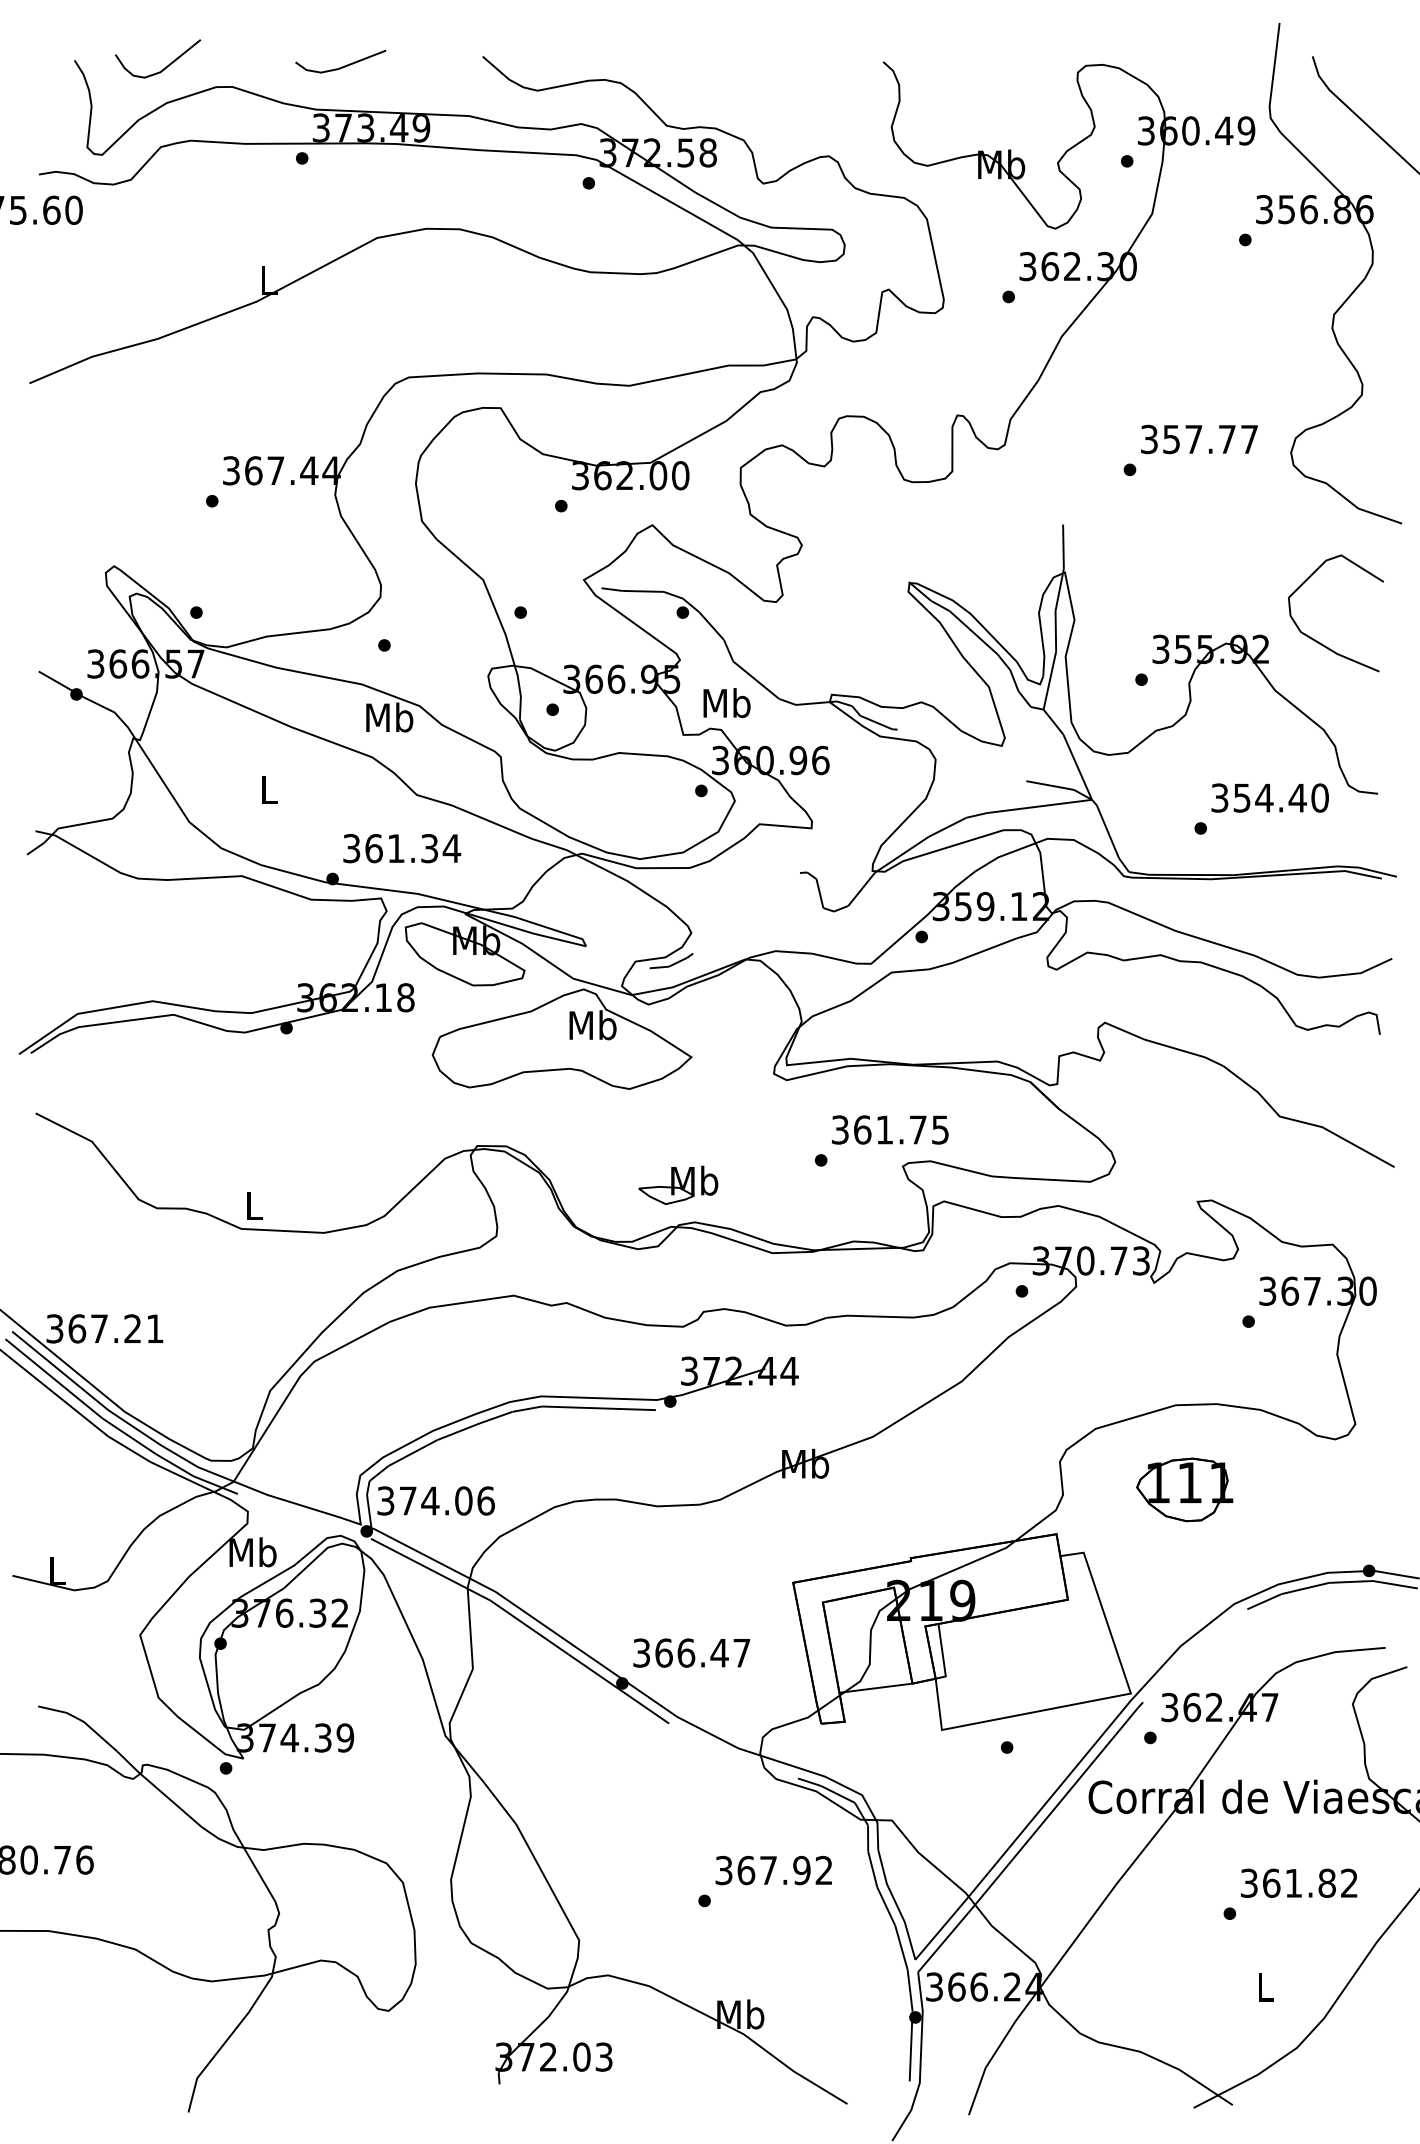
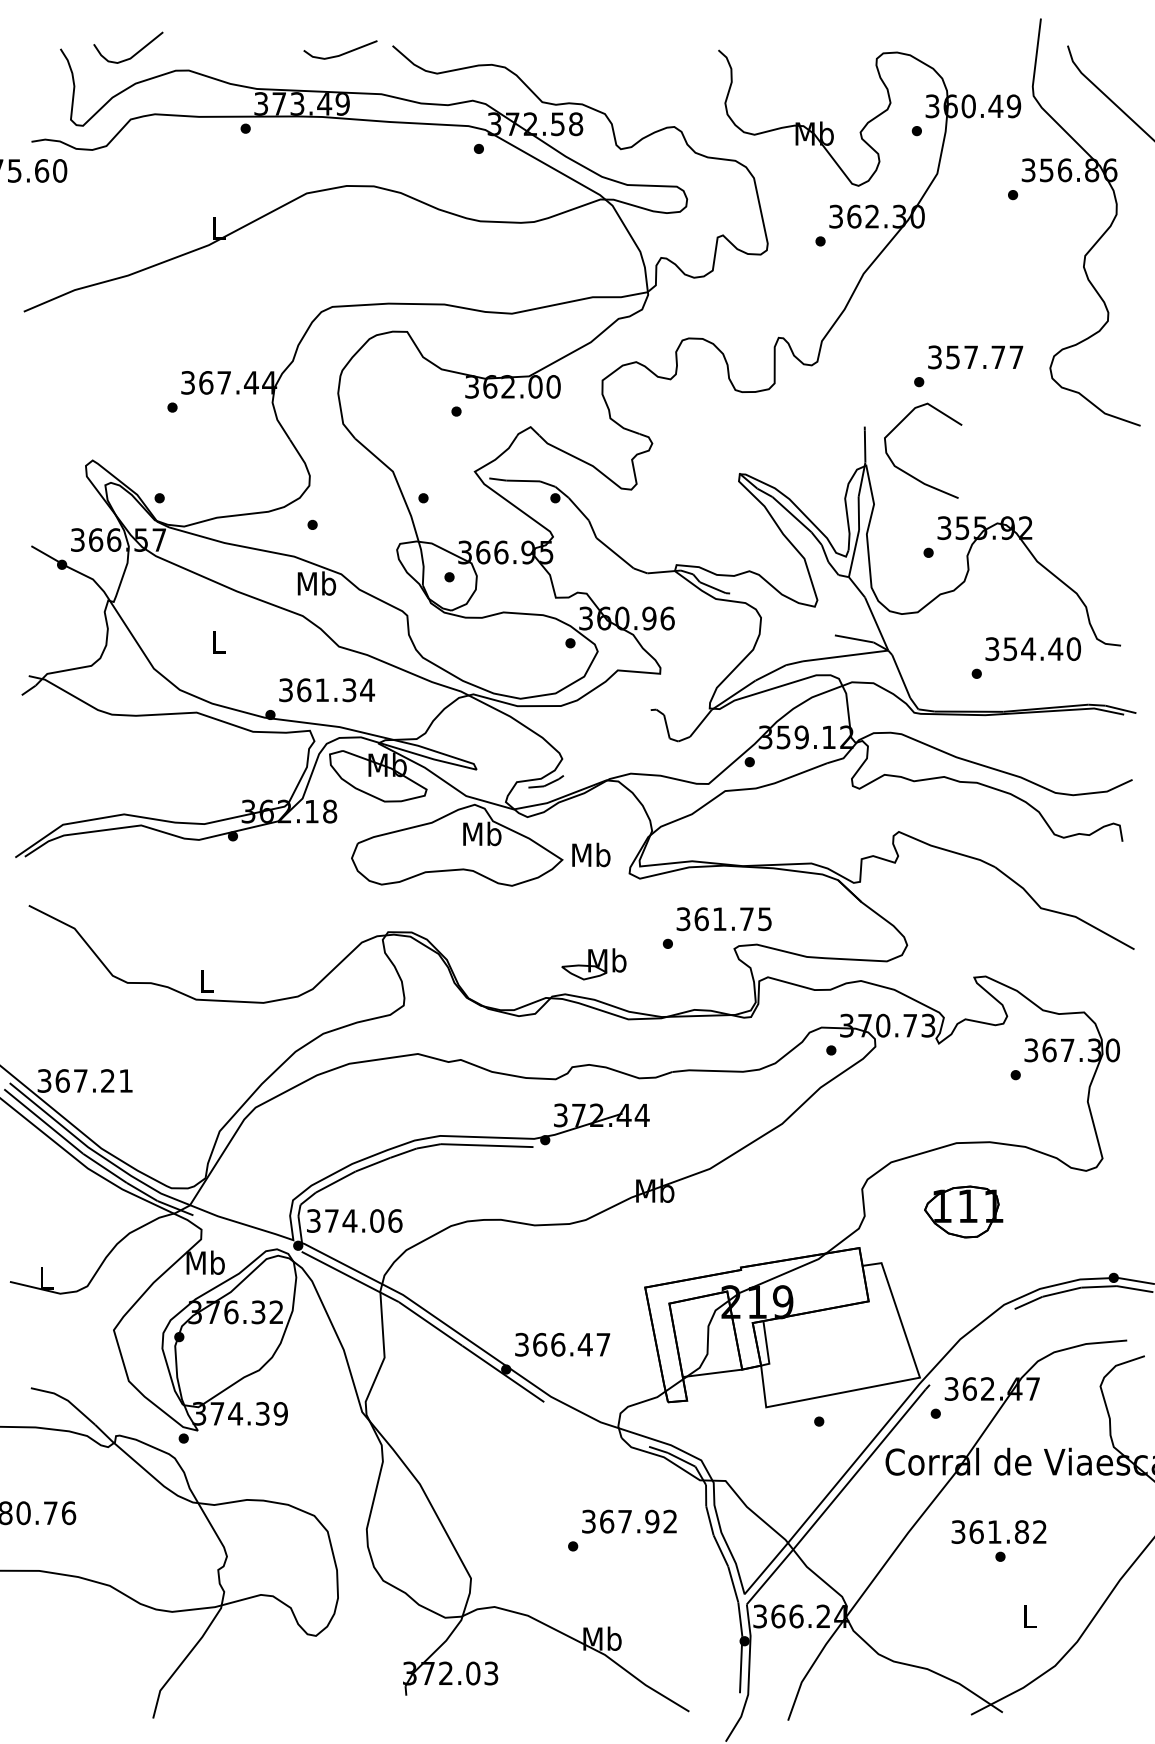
line: (341, 66) -> (341, 53), moved
curve: (1320, 642) -> (910, 474), moved
text: (726, 703) -> (590, 855), moved
part: (678, 1184) -> (594, 963), moved
text: (1299, 1882) -> (999, 1531), moved

